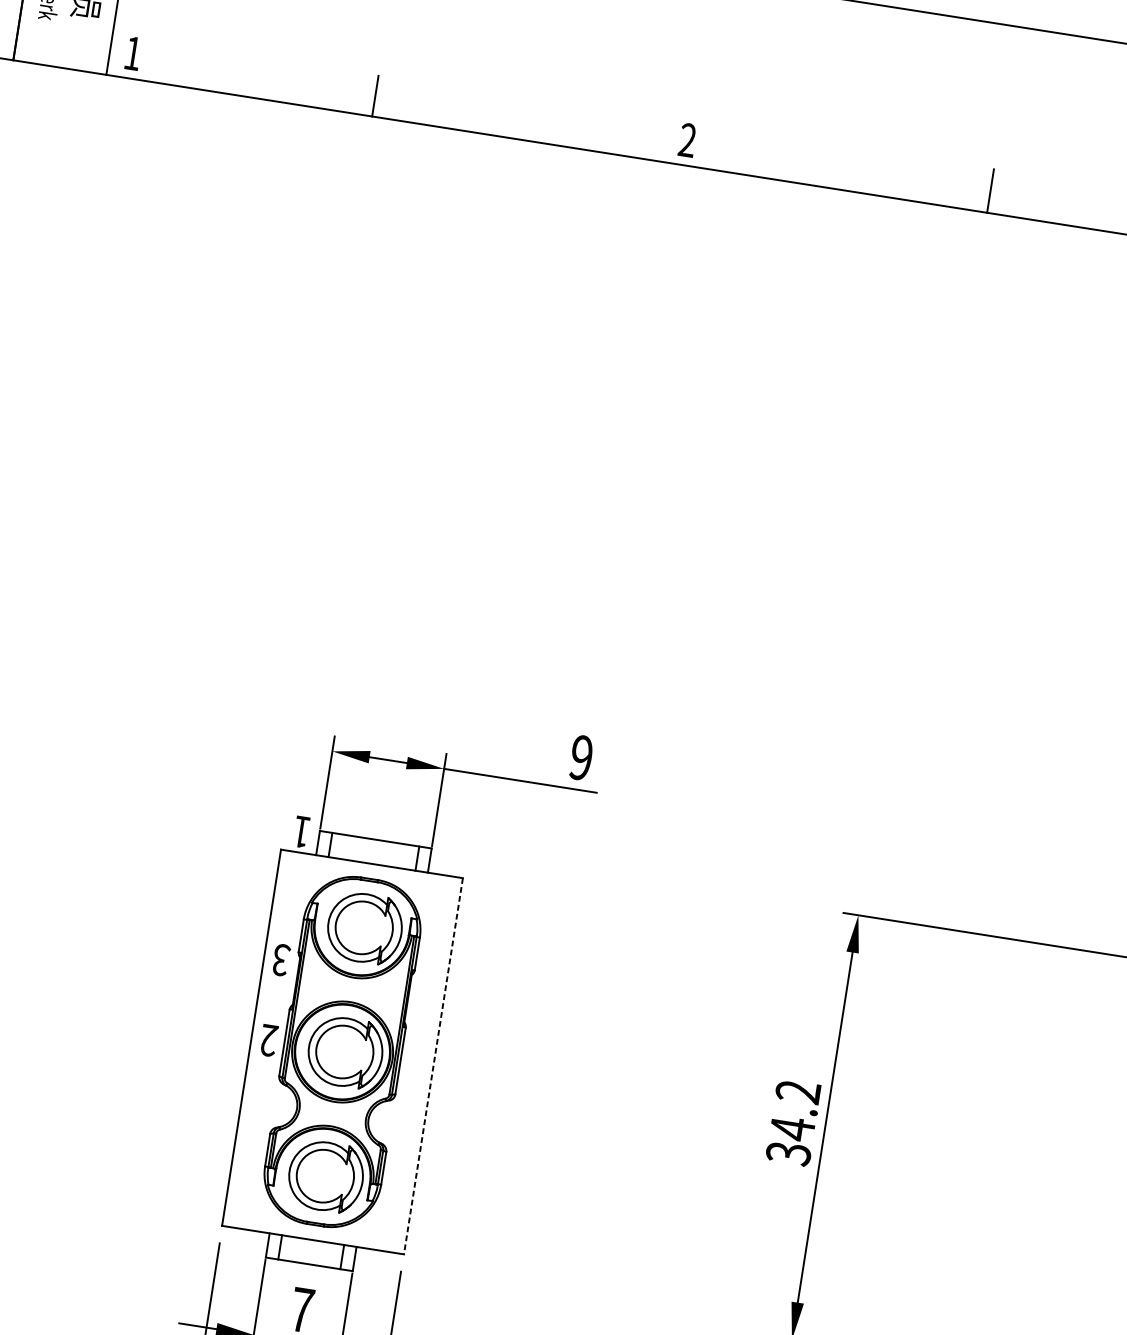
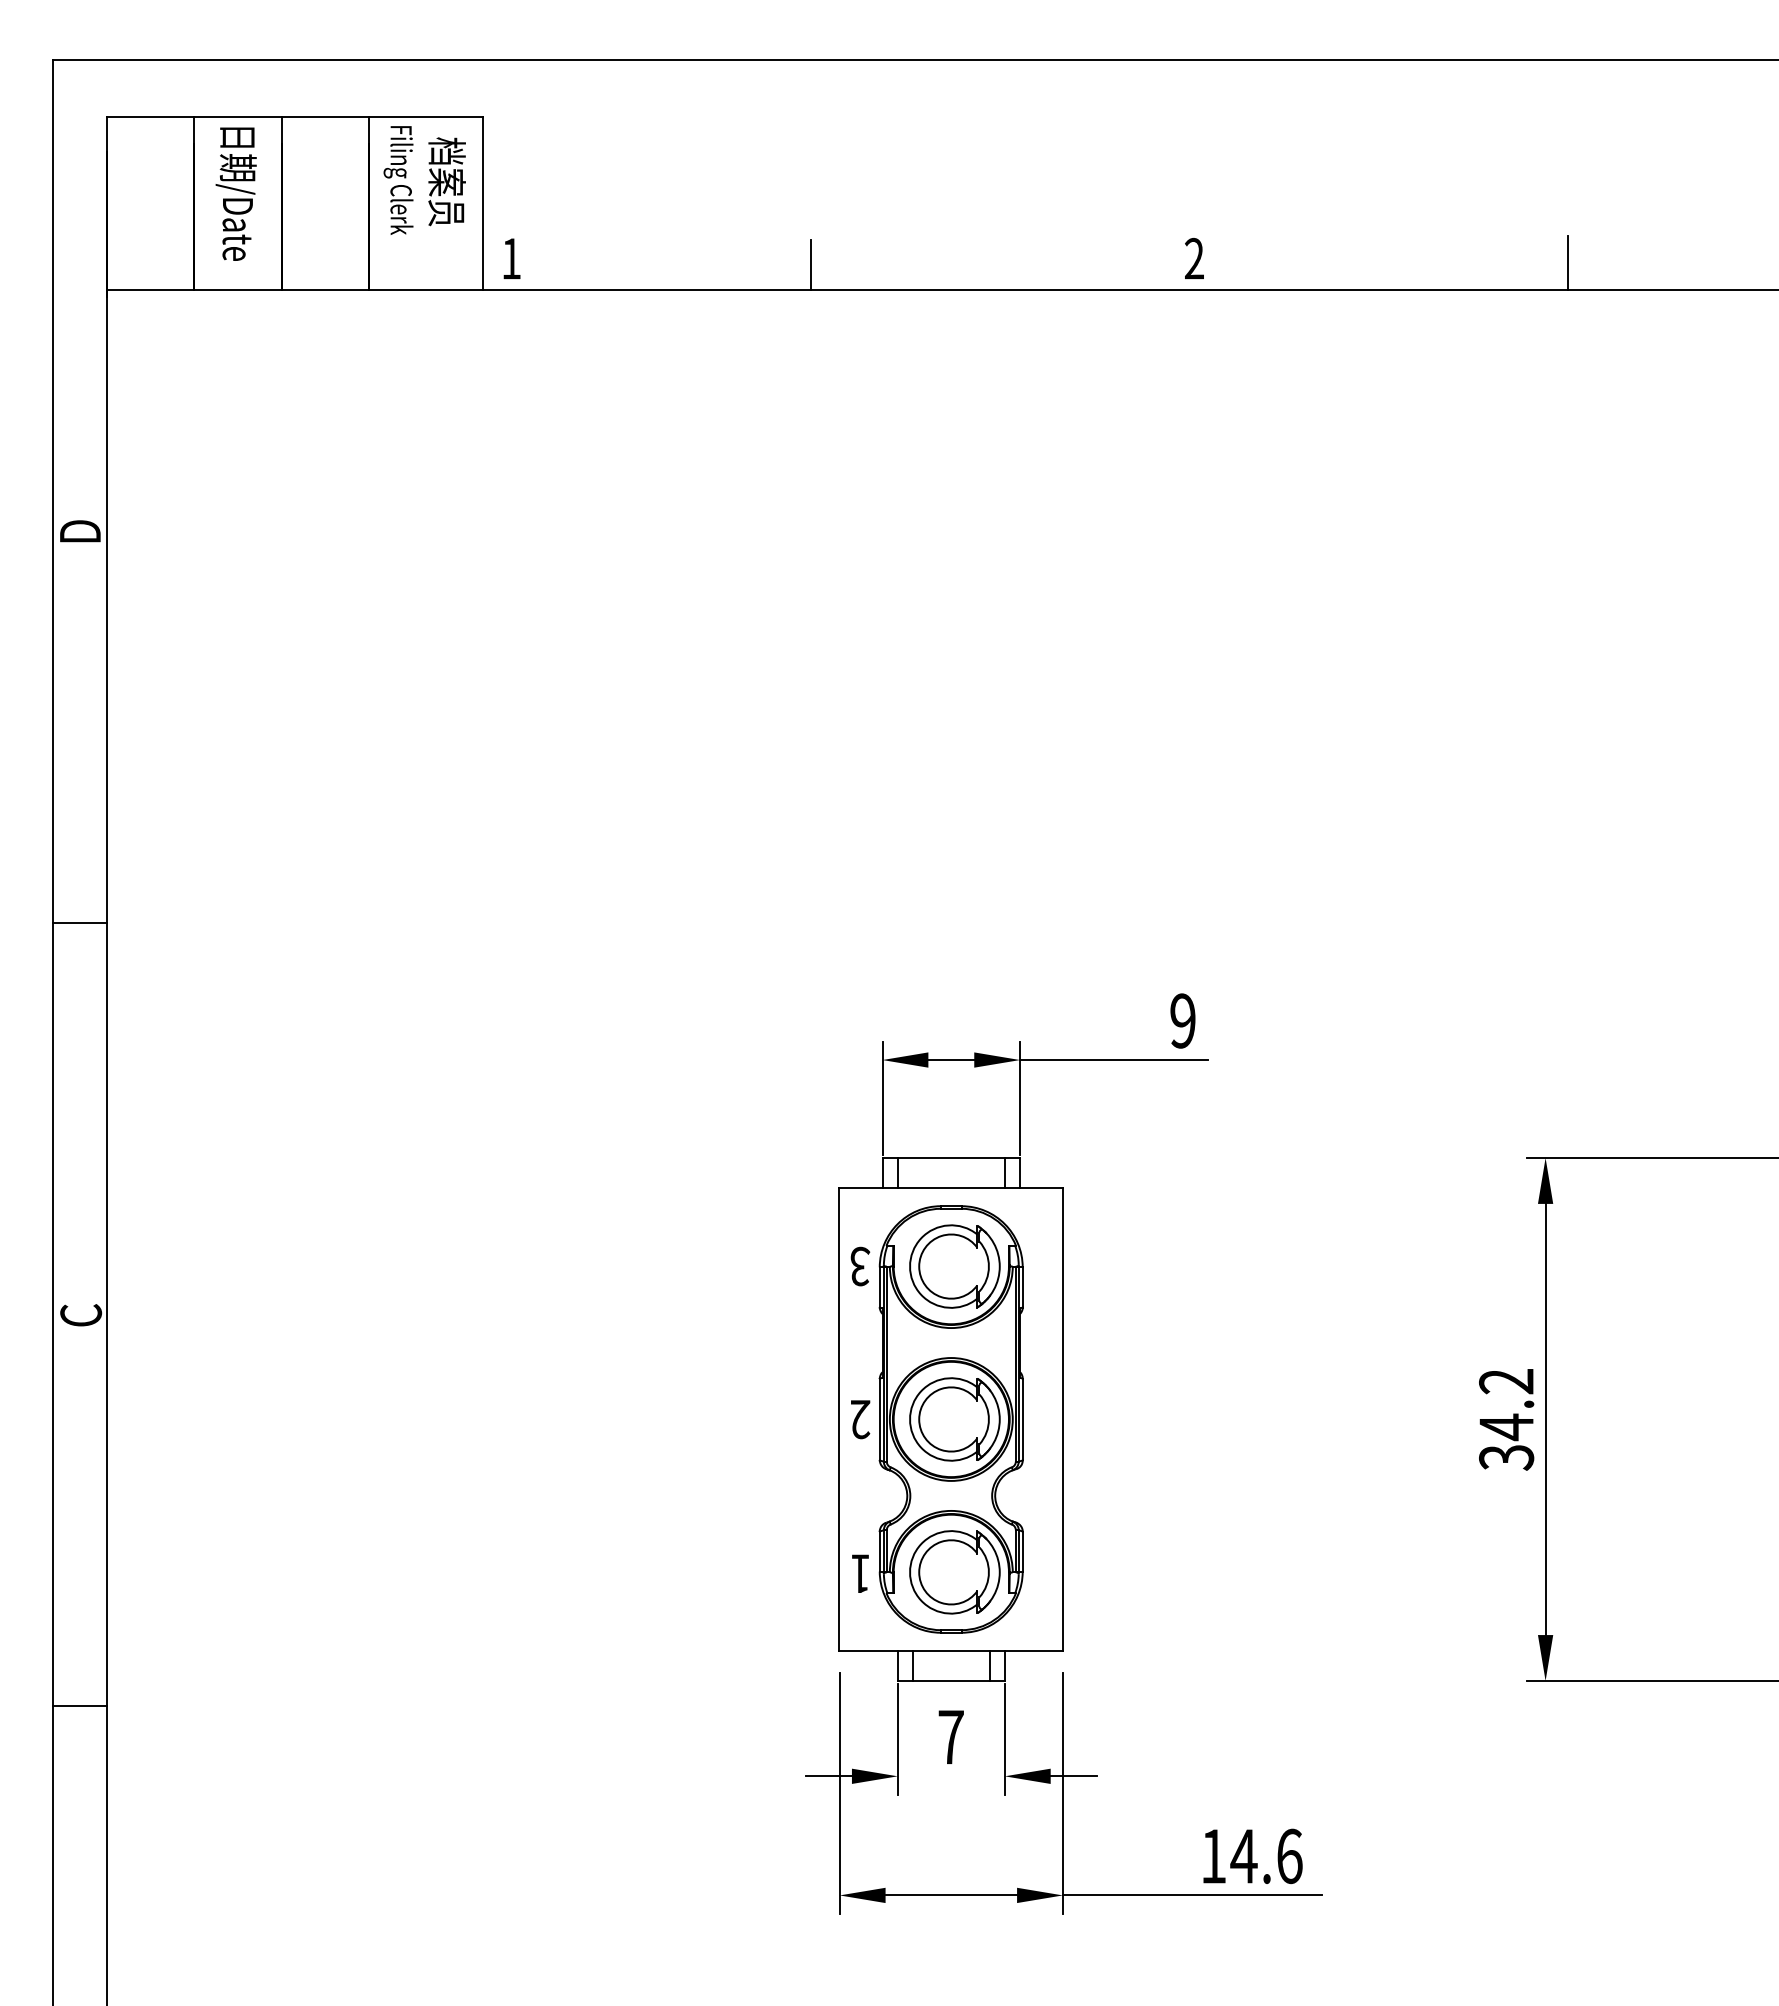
text: (301, 831) -> (860, 1573), moved
text: (281, 960) -> (860, 1266), moved
line: (433, 1066) -> (1063, 1419), dashed -> solid

